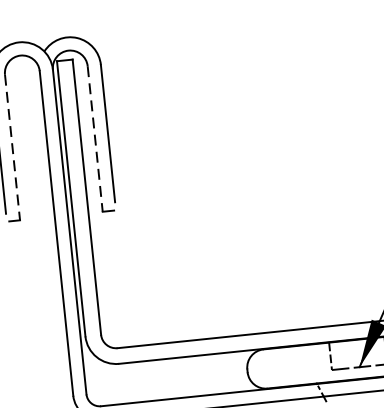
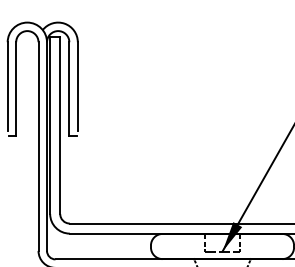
line: (95, 139) -> (69, 89), dashed -> solid
line: (13, 148) -> (16, 89), dashed -> solid

